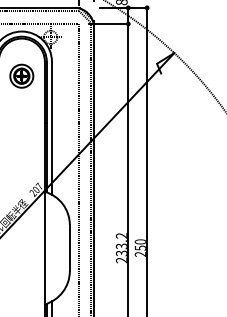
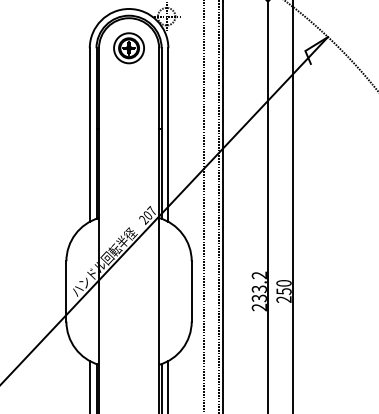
part: (21, 76) -> (128, 48), moved

